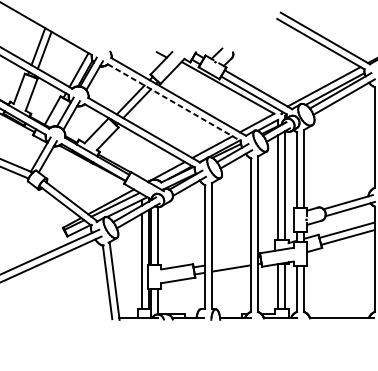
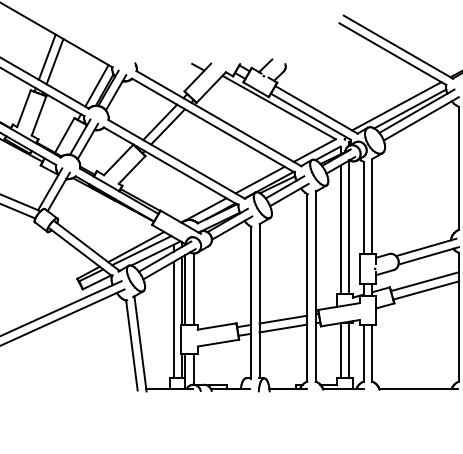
line: (174, 102) -> (213, 125), dashed -> solid
line: (231, 261) -> (283, 319), added

